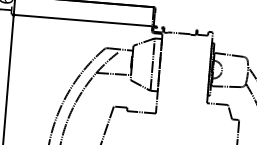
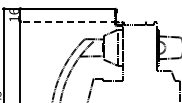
line: (83, 20) -> (68, 21), solid -> dashed

